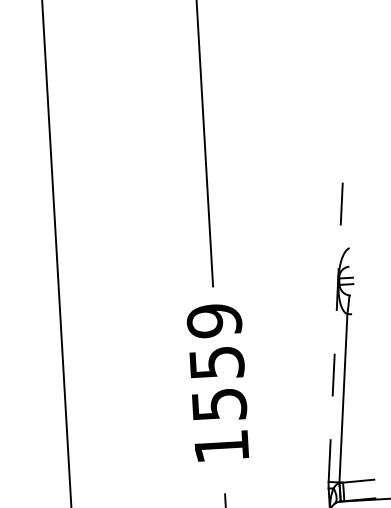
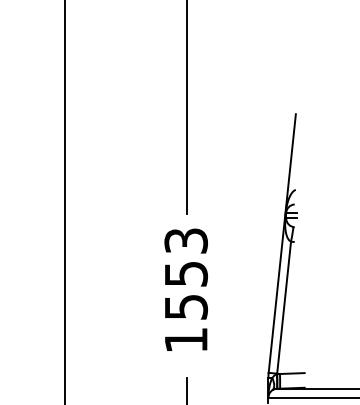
line: (336, 317) -> (282, 243), dashed -> solid
text: (213, 321) -> (185, 241), 1559 -> 1553

